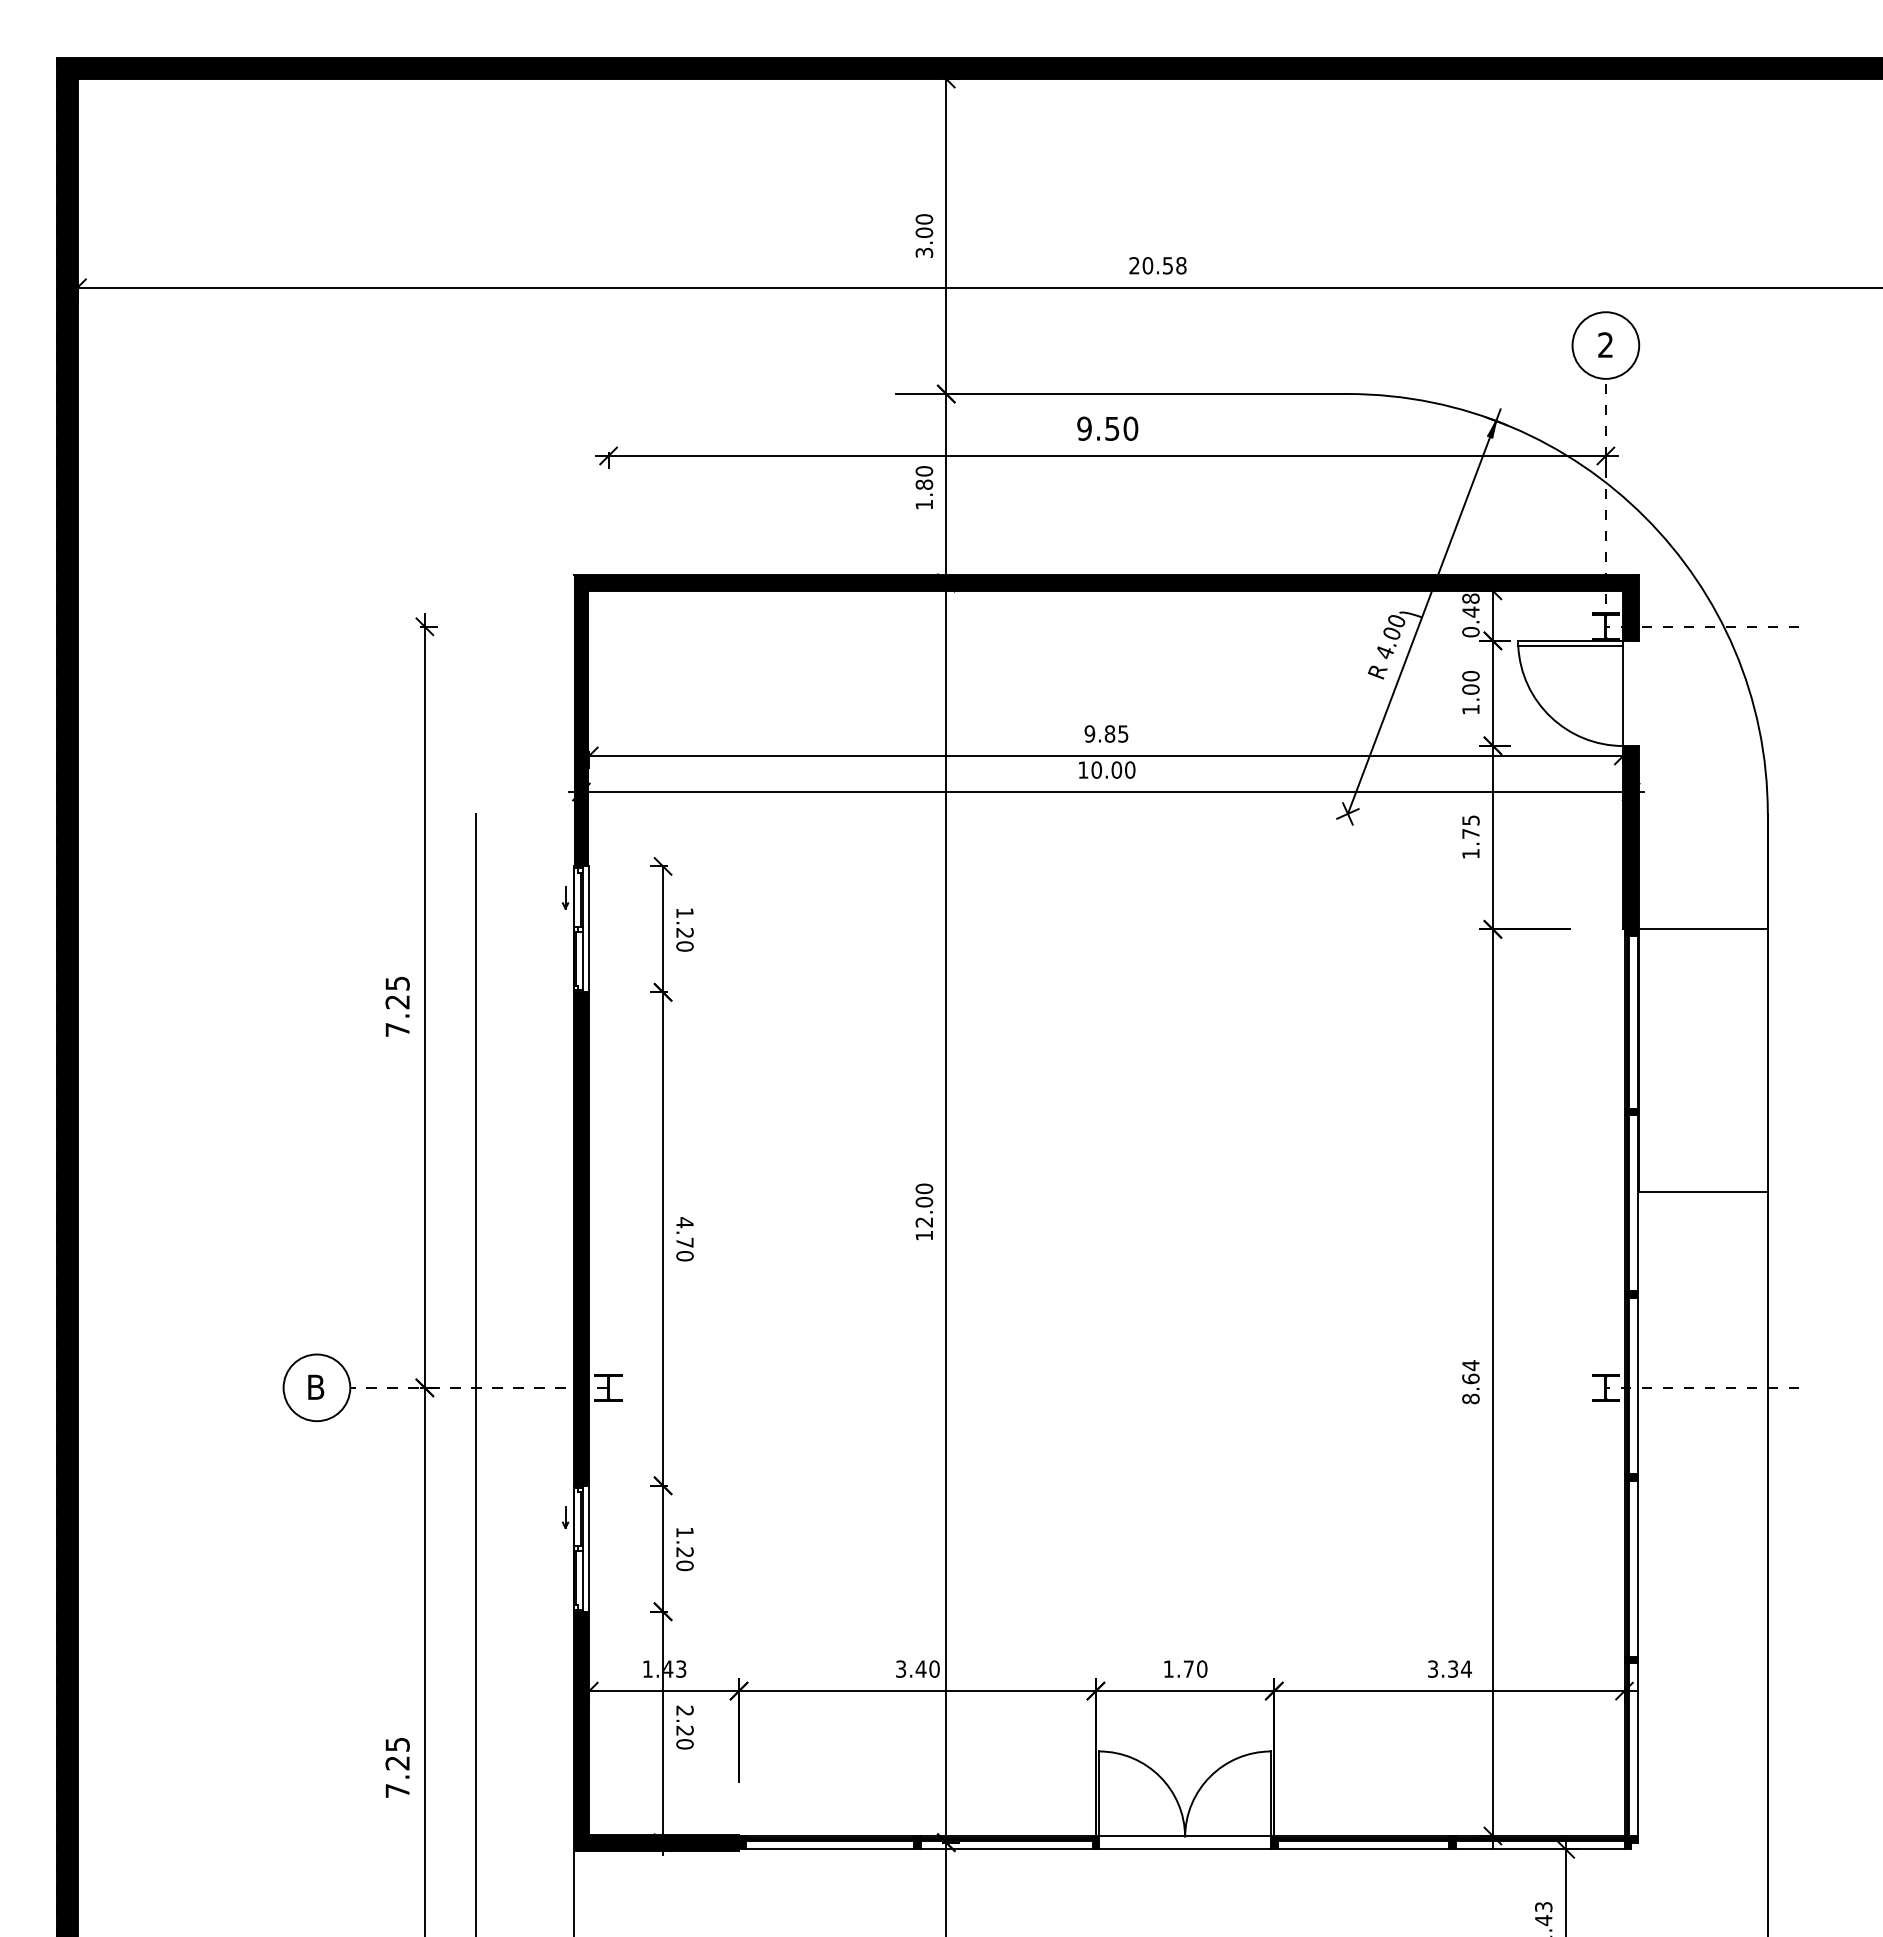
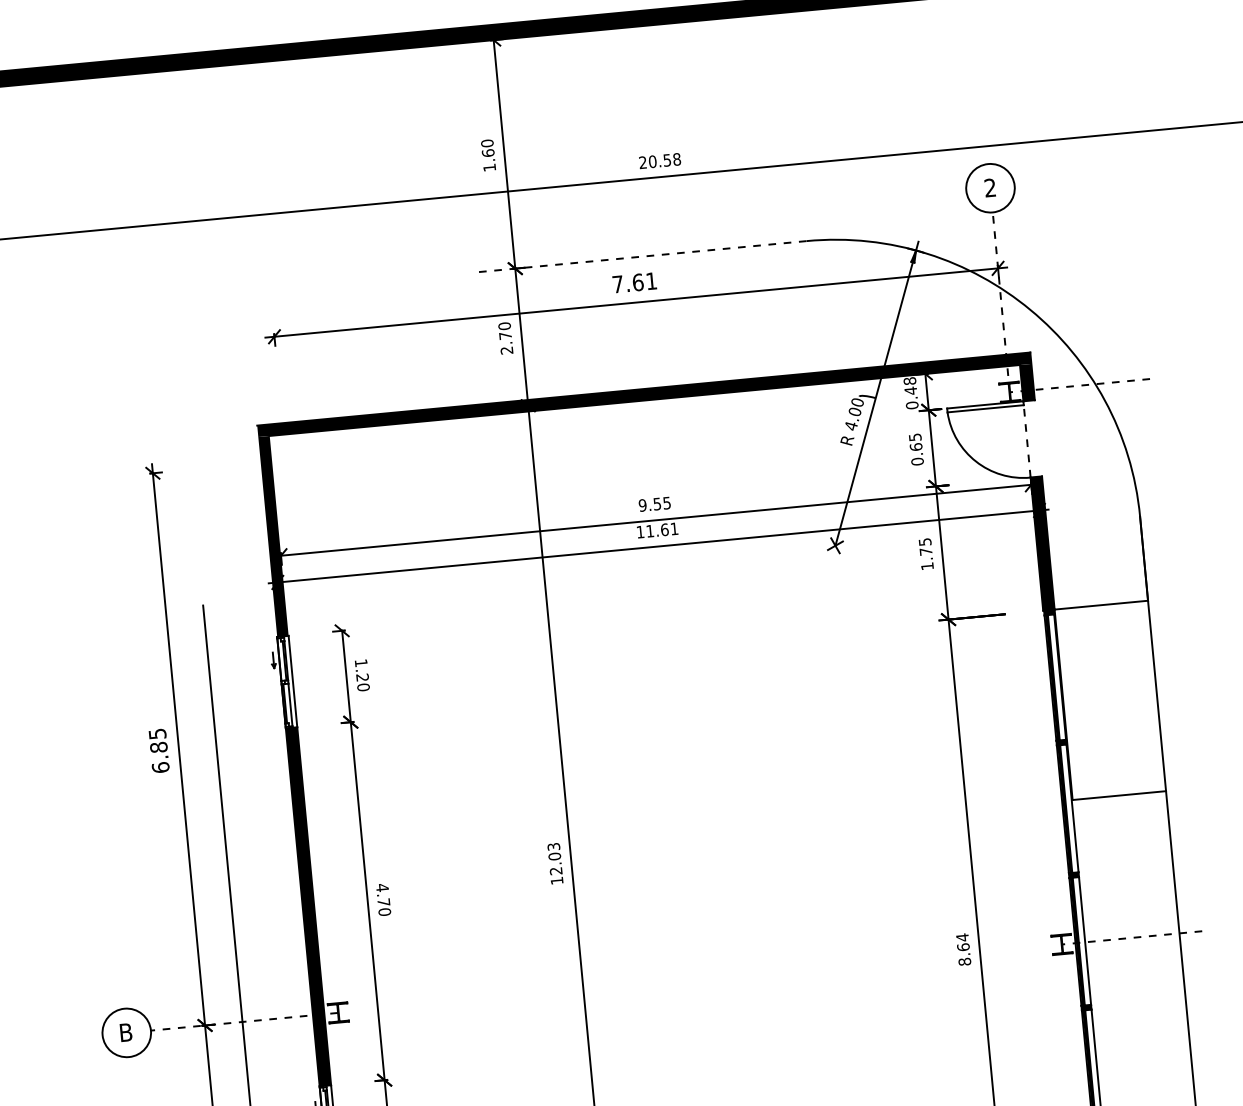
text: (924, 242) -> (489, 160), 3.00 -> 1.60
line: (1122, 394) -> (643, 256), solid -> dashed
text: (1107, 428) -> (634, 282), 9.50 -> 7.61
text: (924, 494) -> (506, 343), 1.80 -> 2.70
text: (1470, 692) -> (916, 449), 1.00 -> 0.65
line: (1623, 692) -> (1027, 438), solid -> dashed
text: (1109, 733) -> (656, 503), 9.85 -> 9.55
text: (1113, 769) -> (662, 529), 10.00 -> 11.61
text: (397, 1015) -> (159, 757), 7.25 -> 6.85
text: (924, 1188) -> (553, 846), 12.00 -> 12.03

